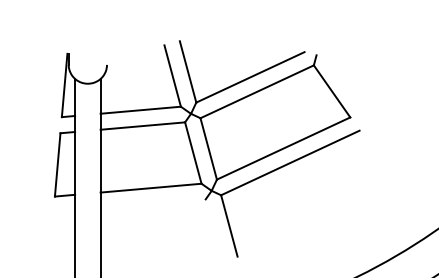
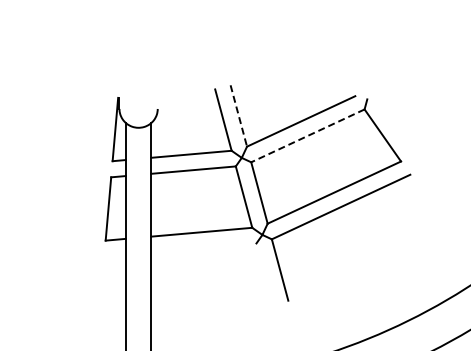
line: (187, 71) -> (238, 115), solid -> dashed
line: (256, 91) -> (307, 135), solid -> dashed

